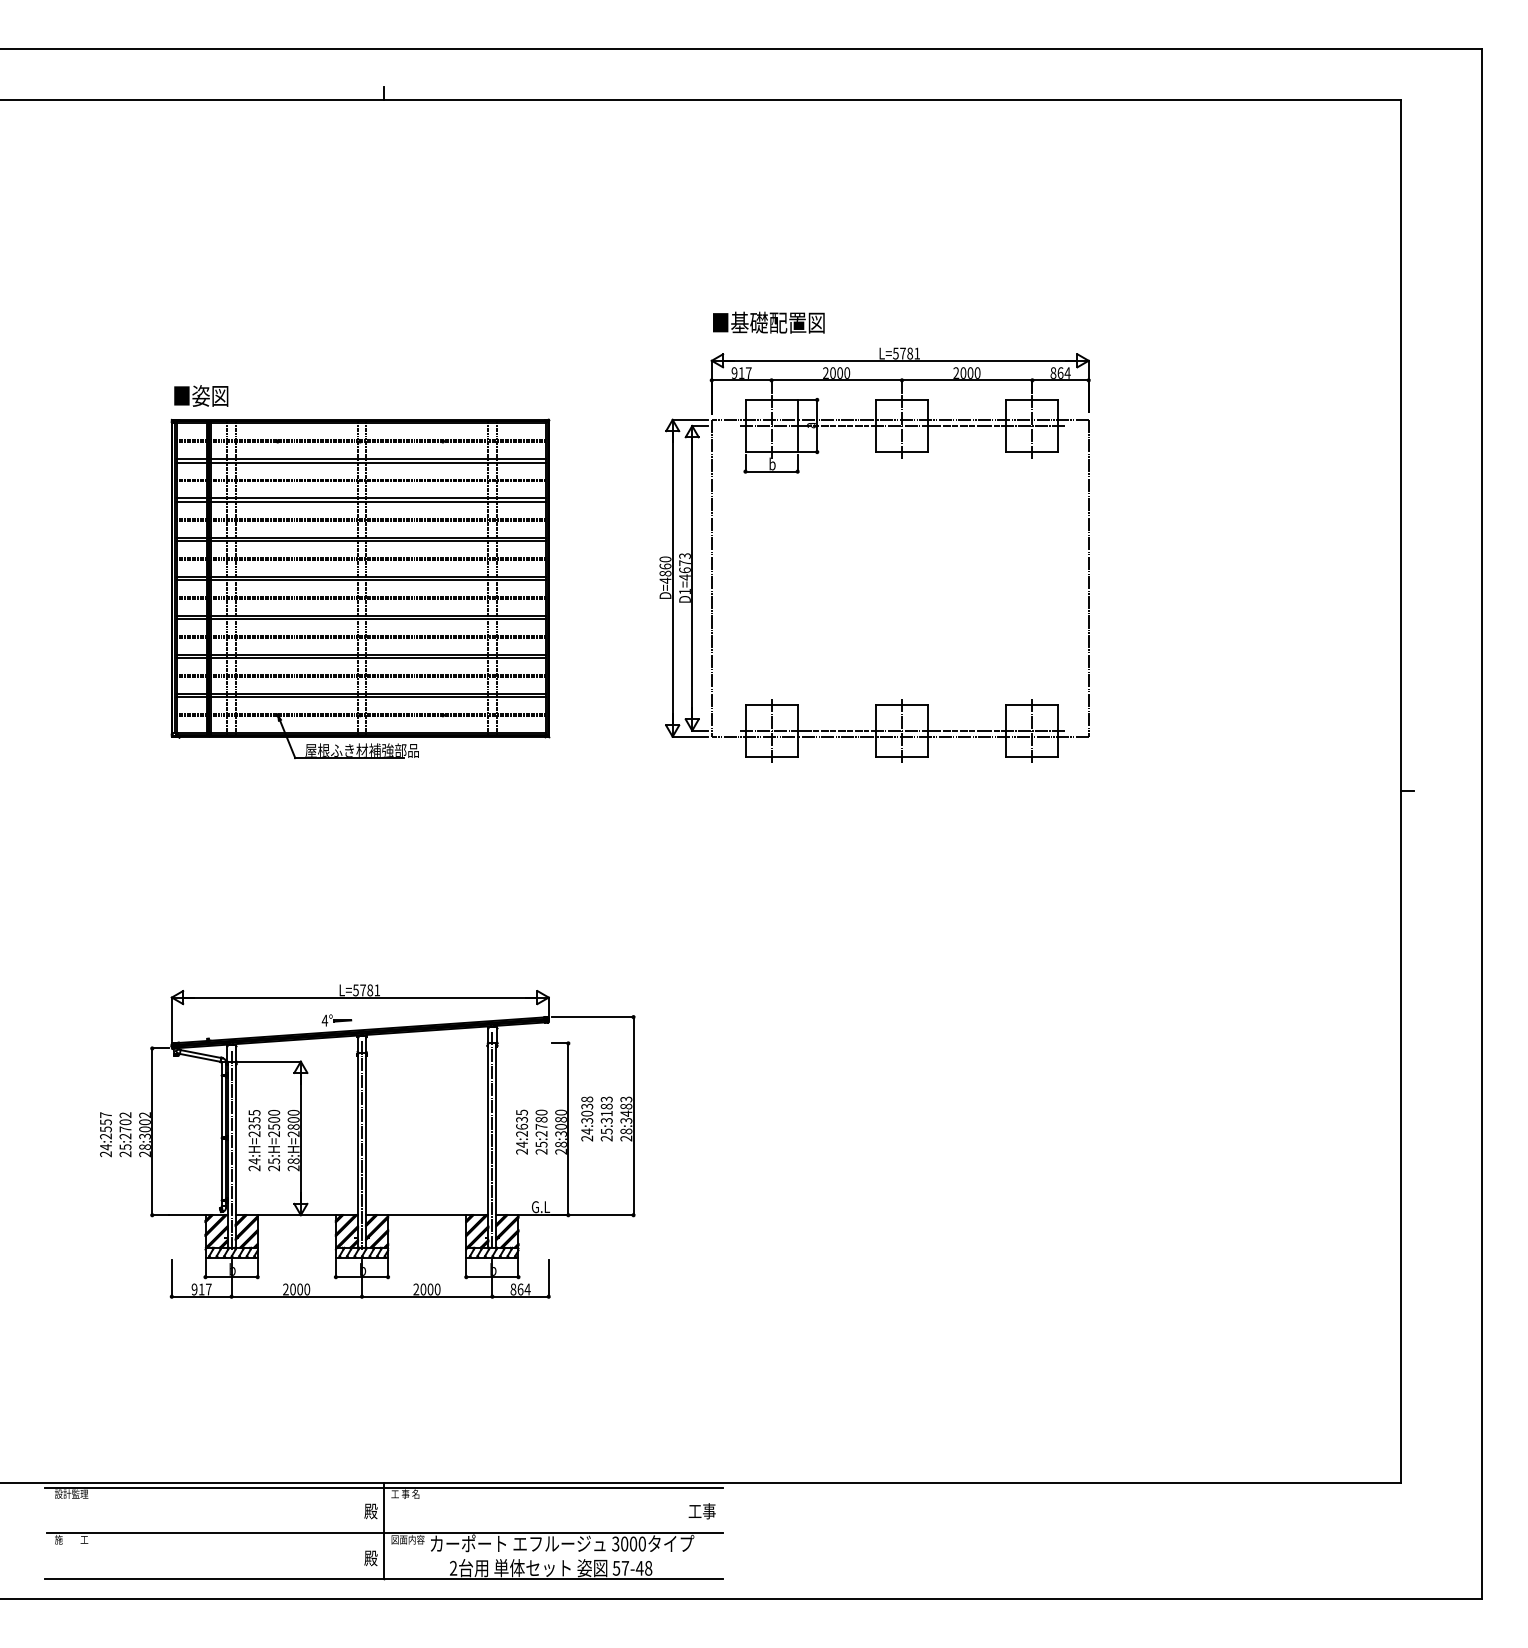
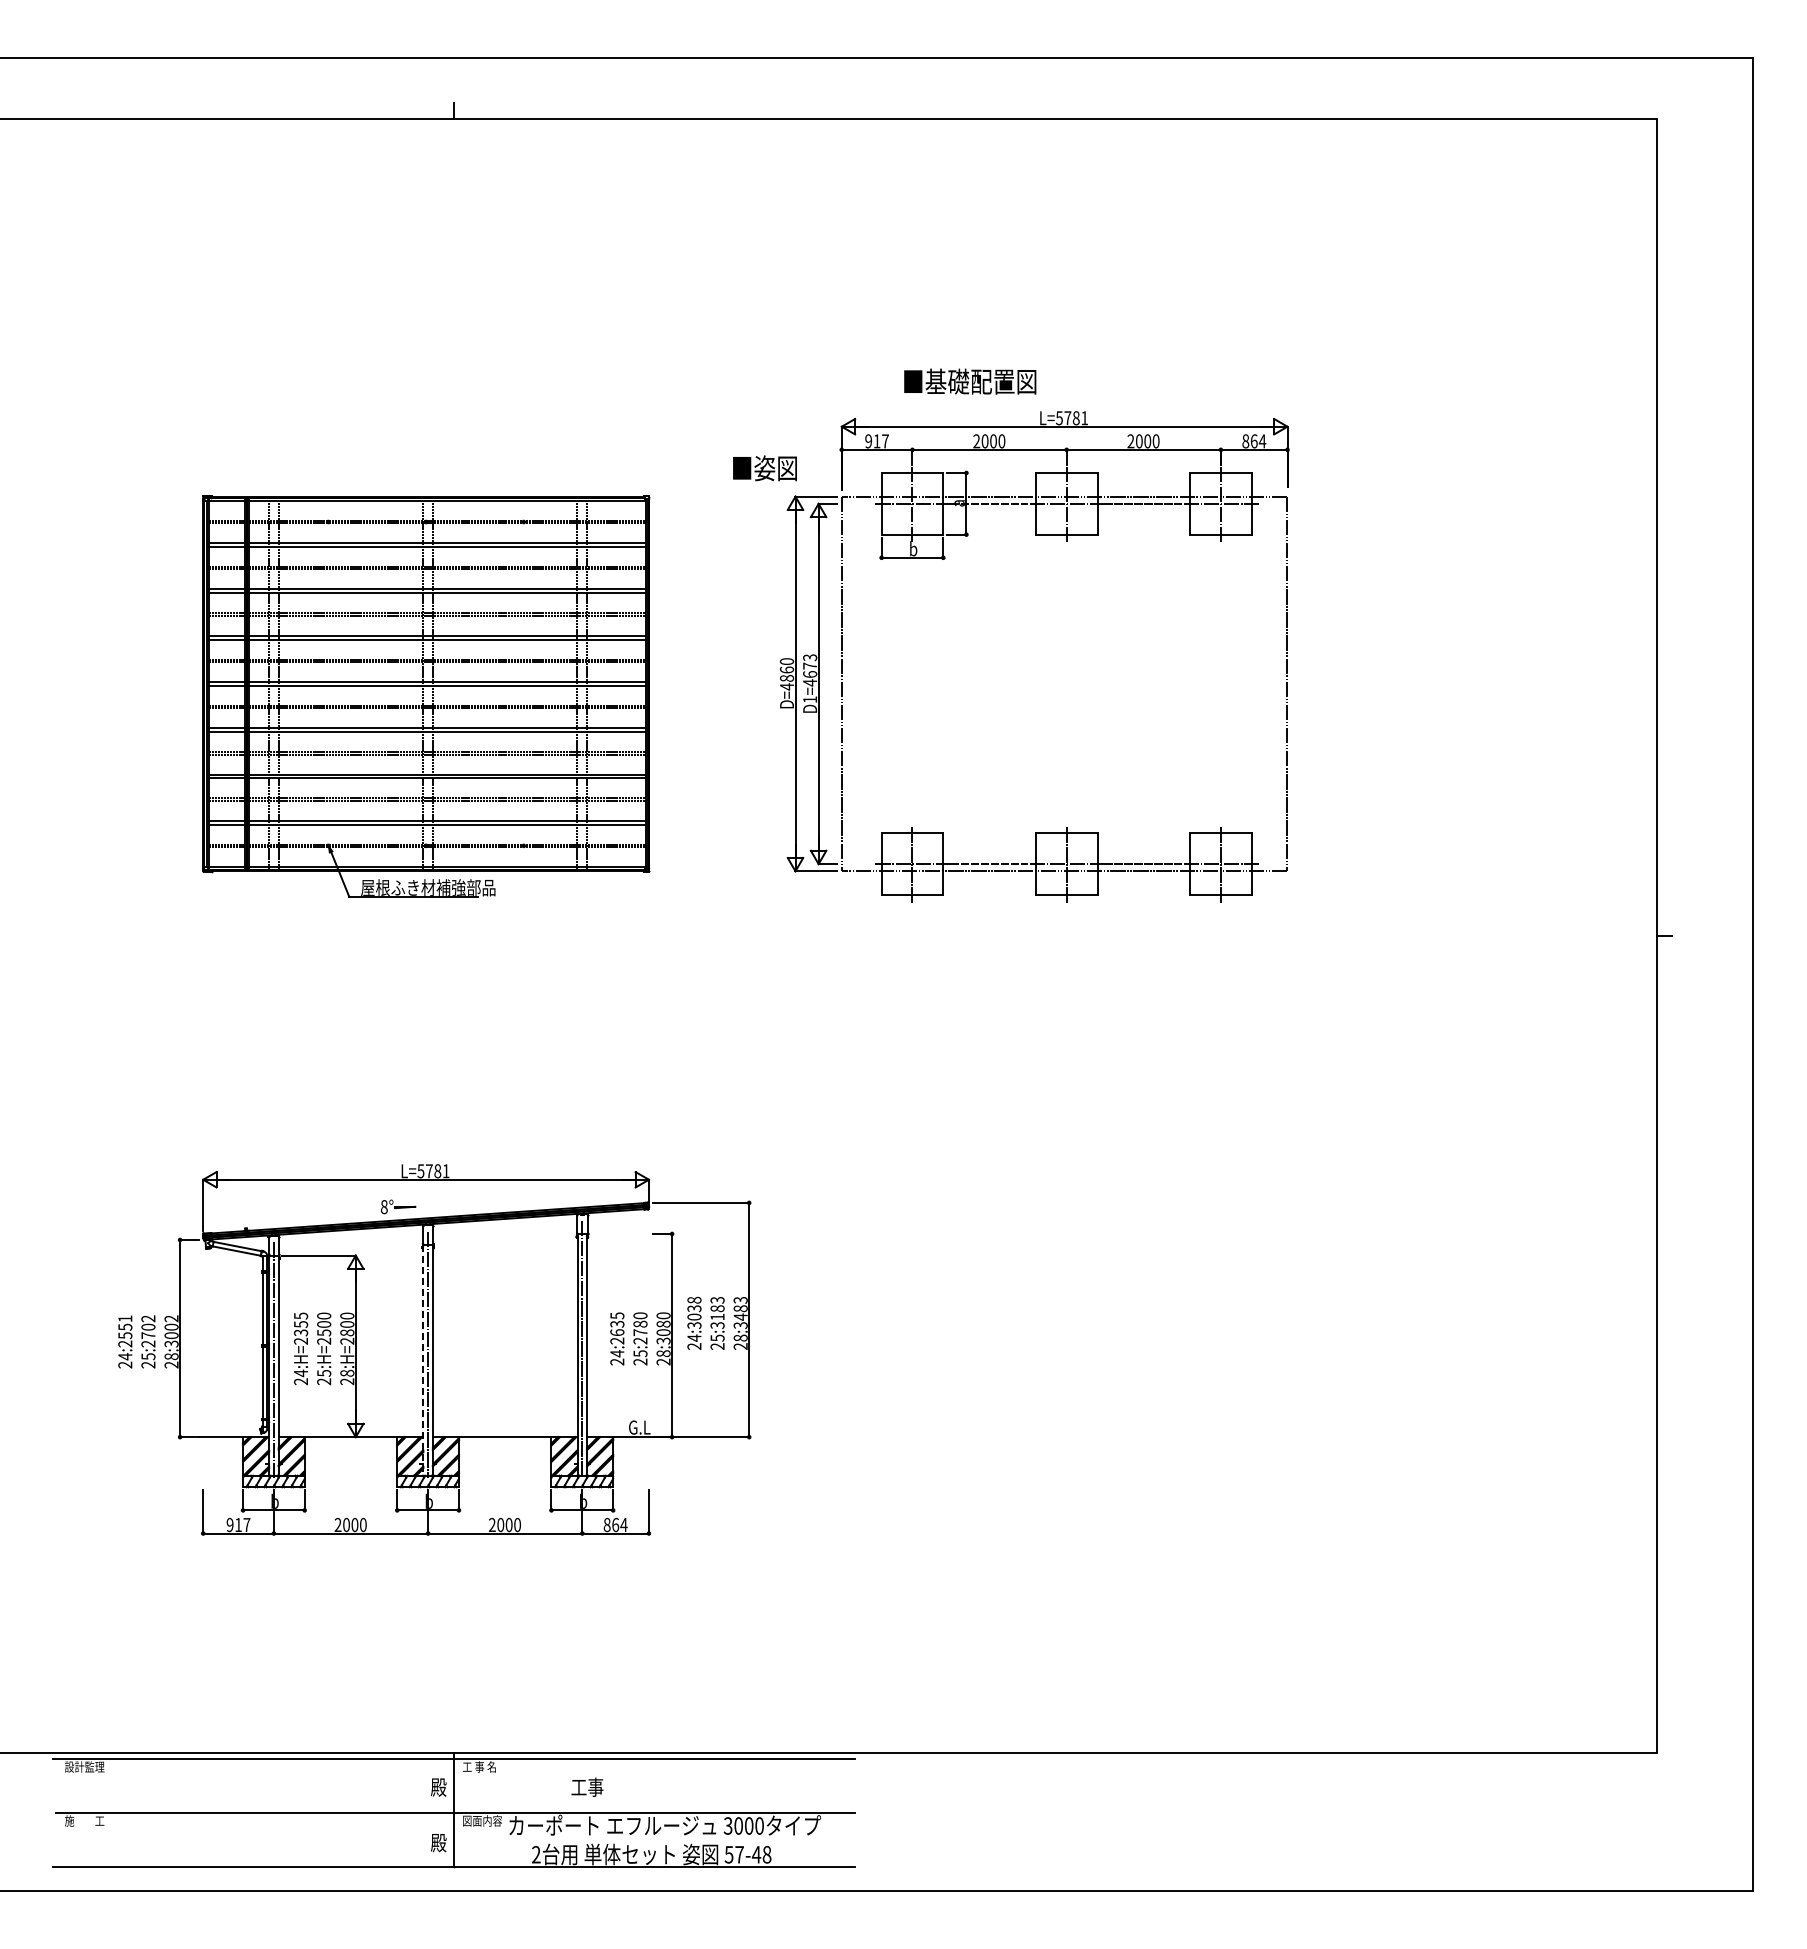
text: (769, 322) -> (970, 381), moved
text: (200, 396) -> (764, 468), moved
text: (325, 1021) -> (384, 1207), 4° -> 8°
text: (106, 1114) -> (125, 1318), 24:2557 -> 24:2551
line: (358, 1150) -> (423, 1360), solid -> dashed
text: (702, 1510) -> (587, 1786), moved

